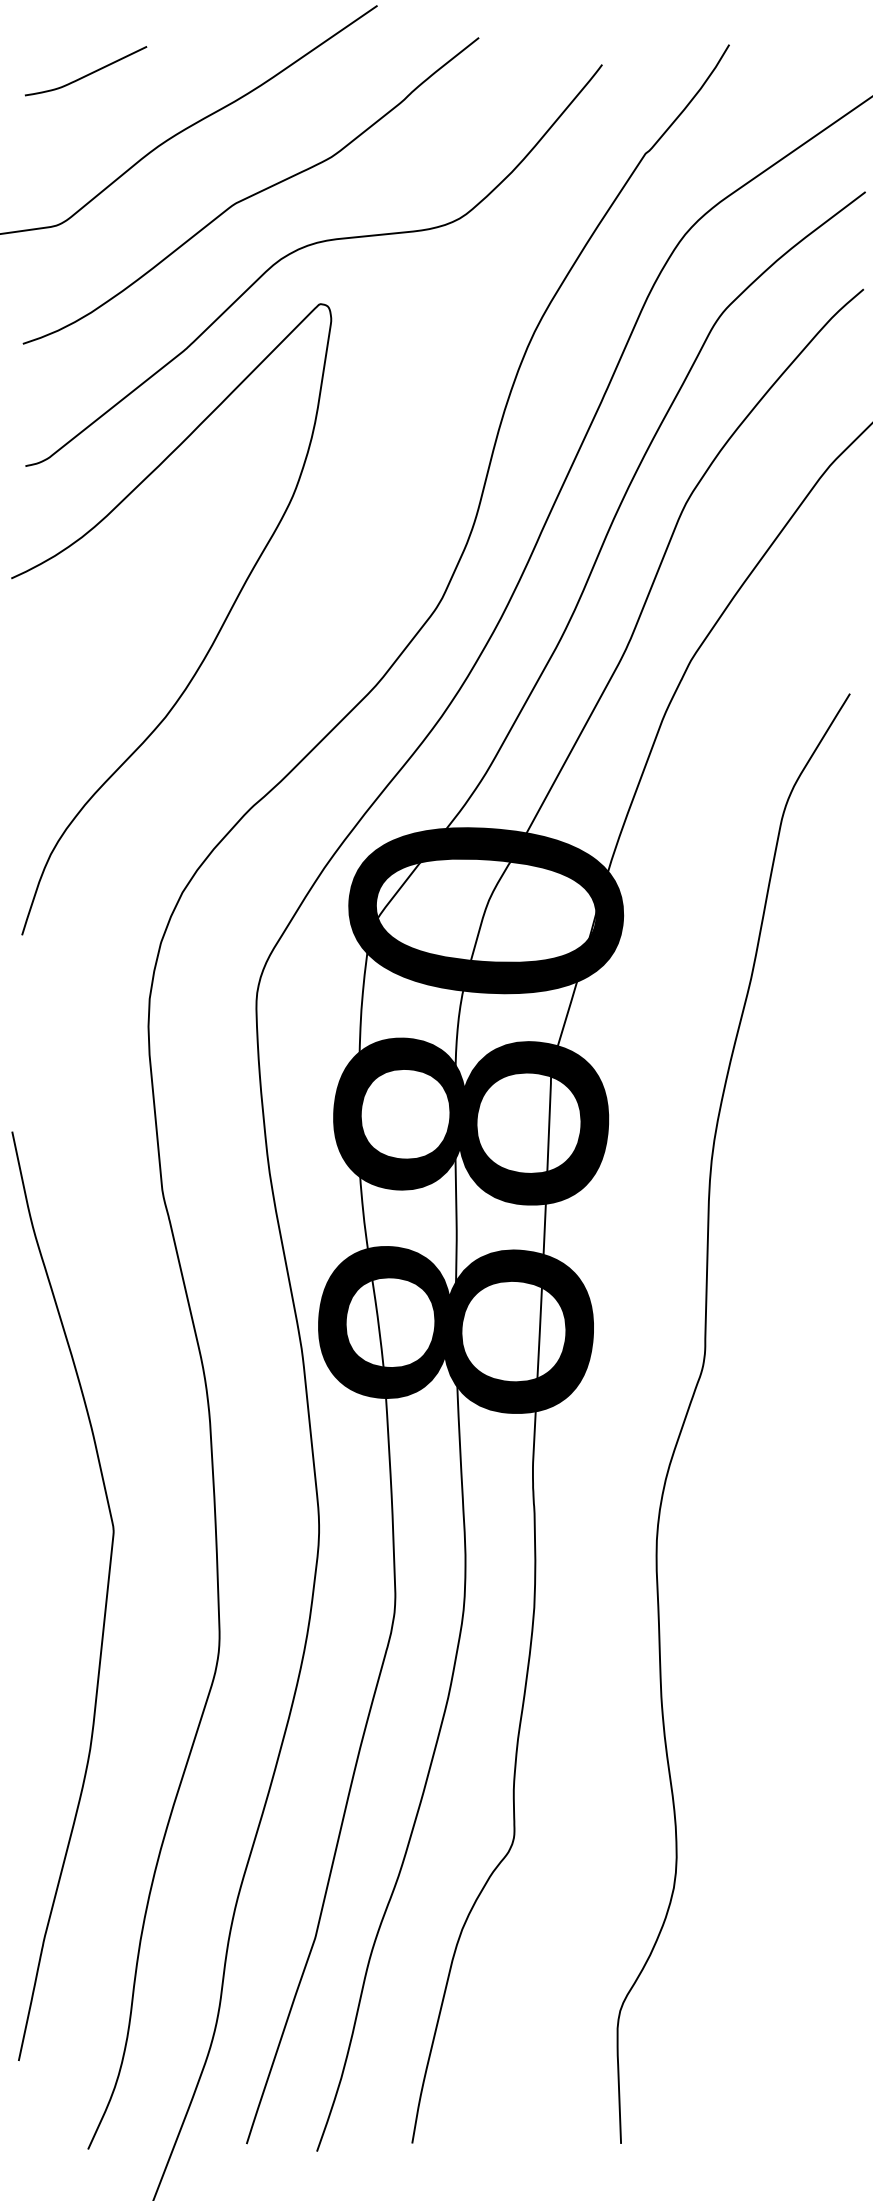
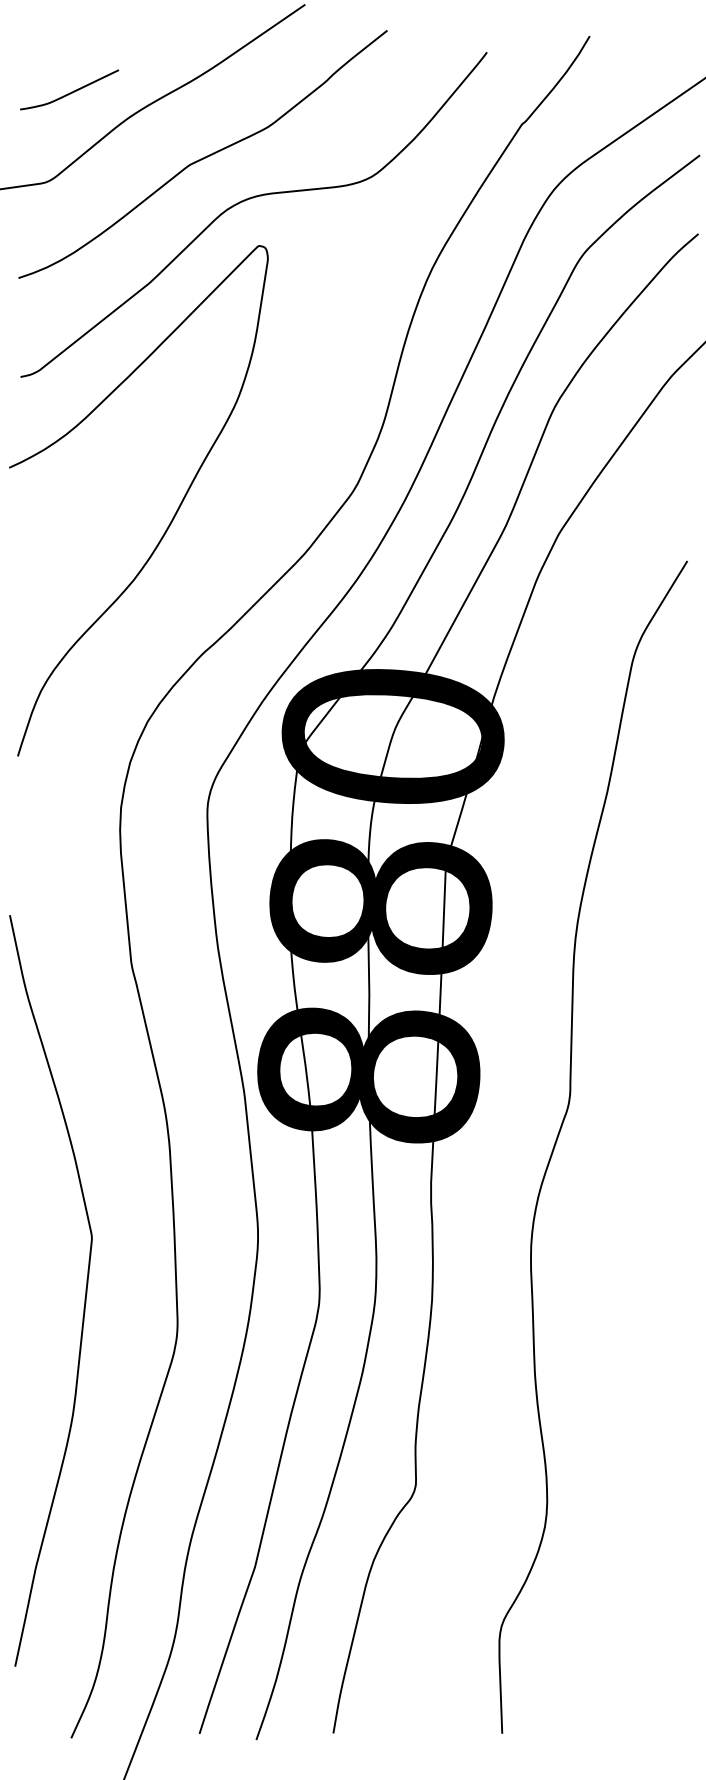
curve: (88, 73) -> (71, 91), moved

